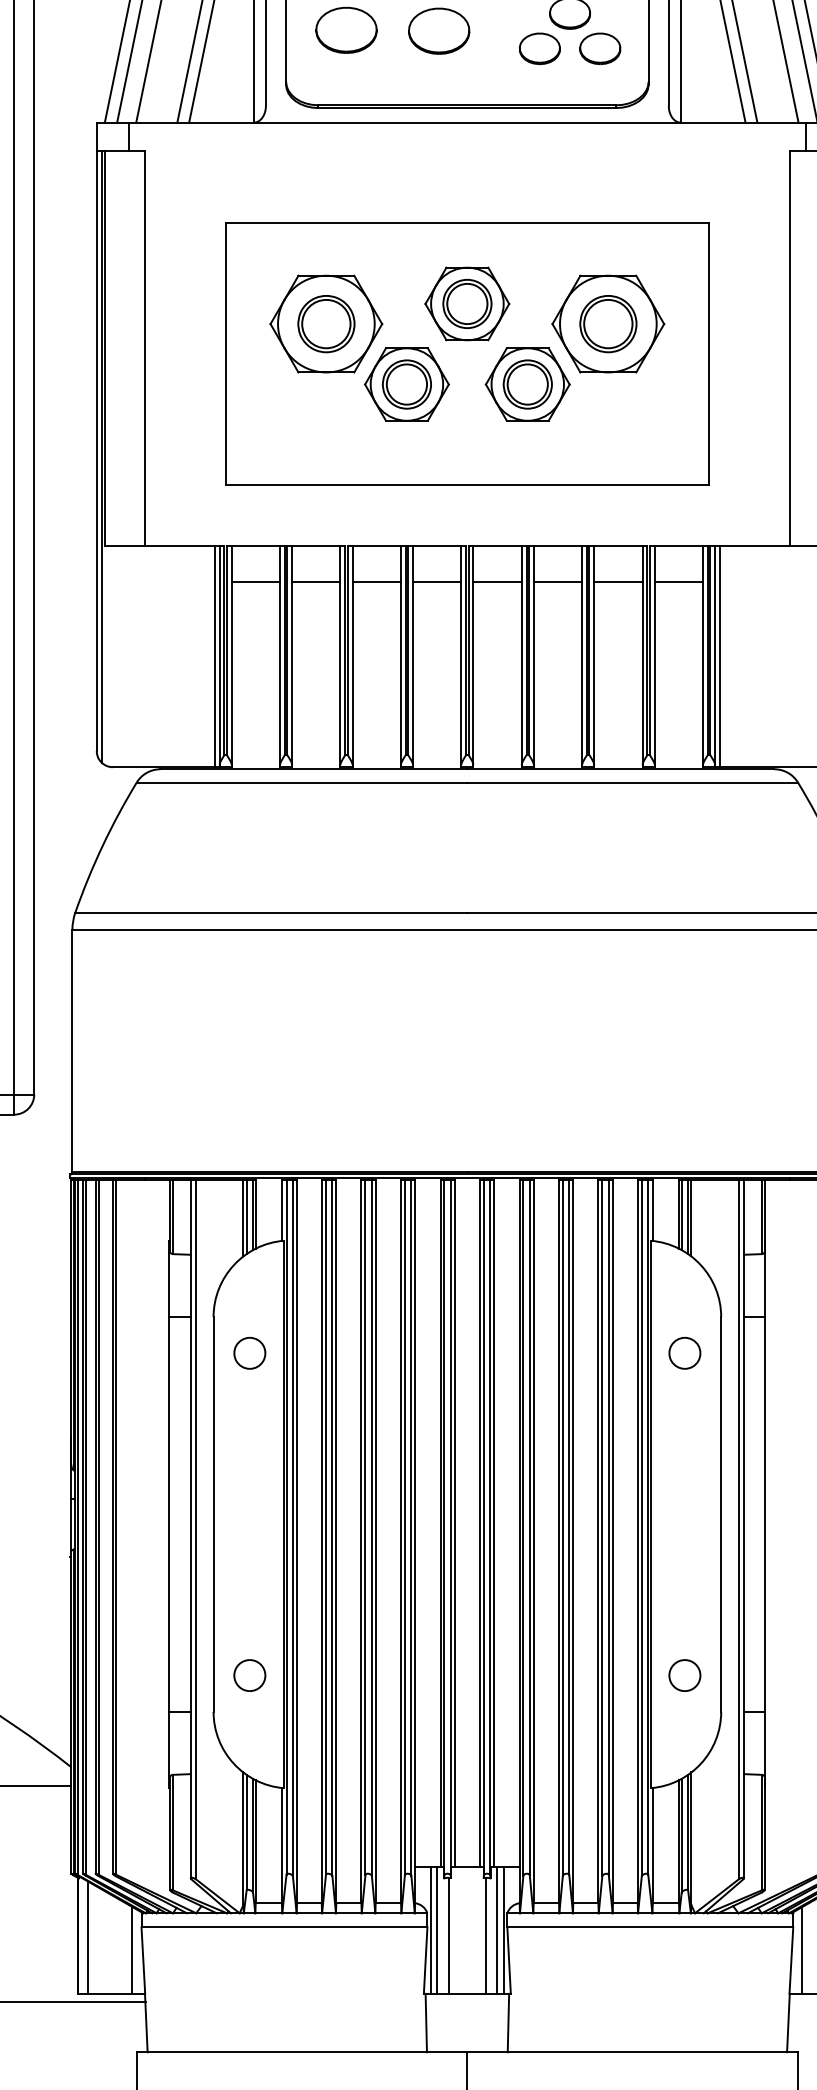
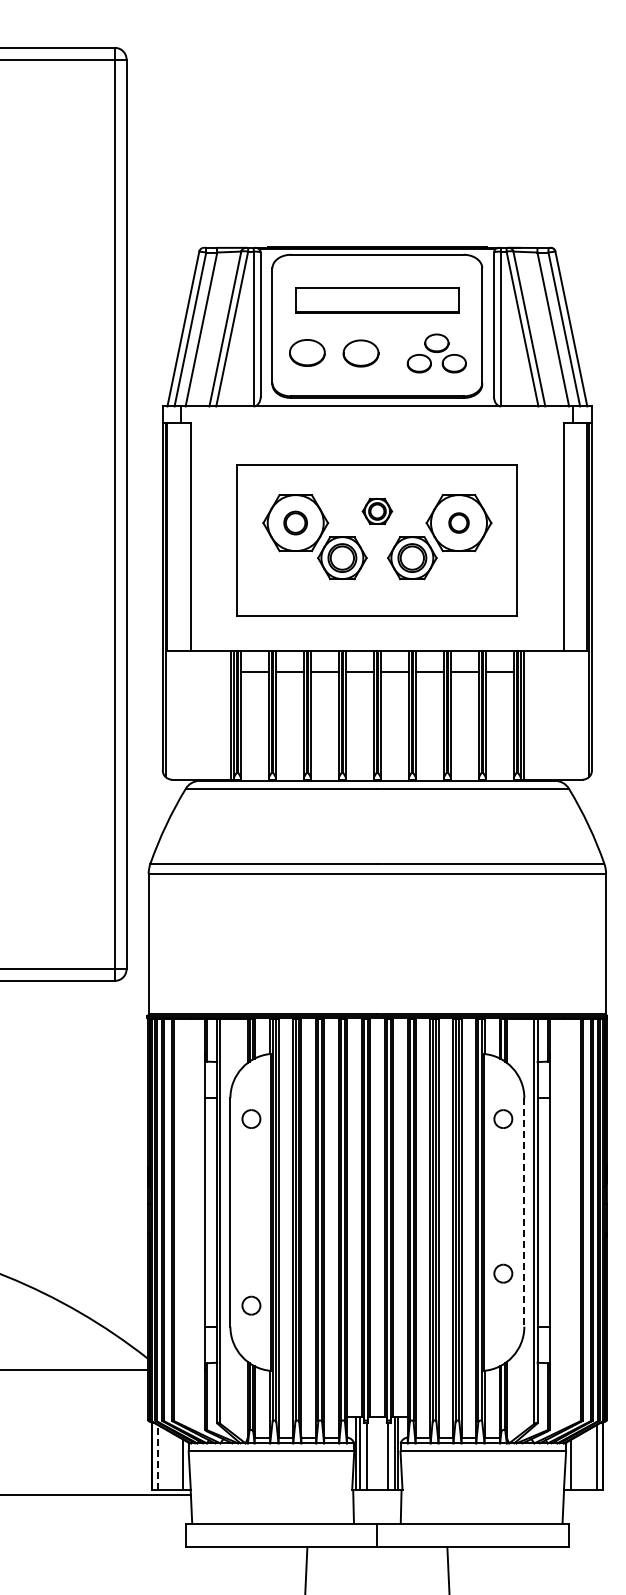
part: (467, 304) -> (377, 511), size x0.6
part: (325, 323) -> (295, 522), size x0.7
part: (607, 323) -> (458, 522), size x0.6
line: (721, 1514) -> (524, 1212), solid -> dashed
part: (685, 1675) -> (503, 1273), moved
line: (87, 1937) -> (157, 1457), solid -> dashed

